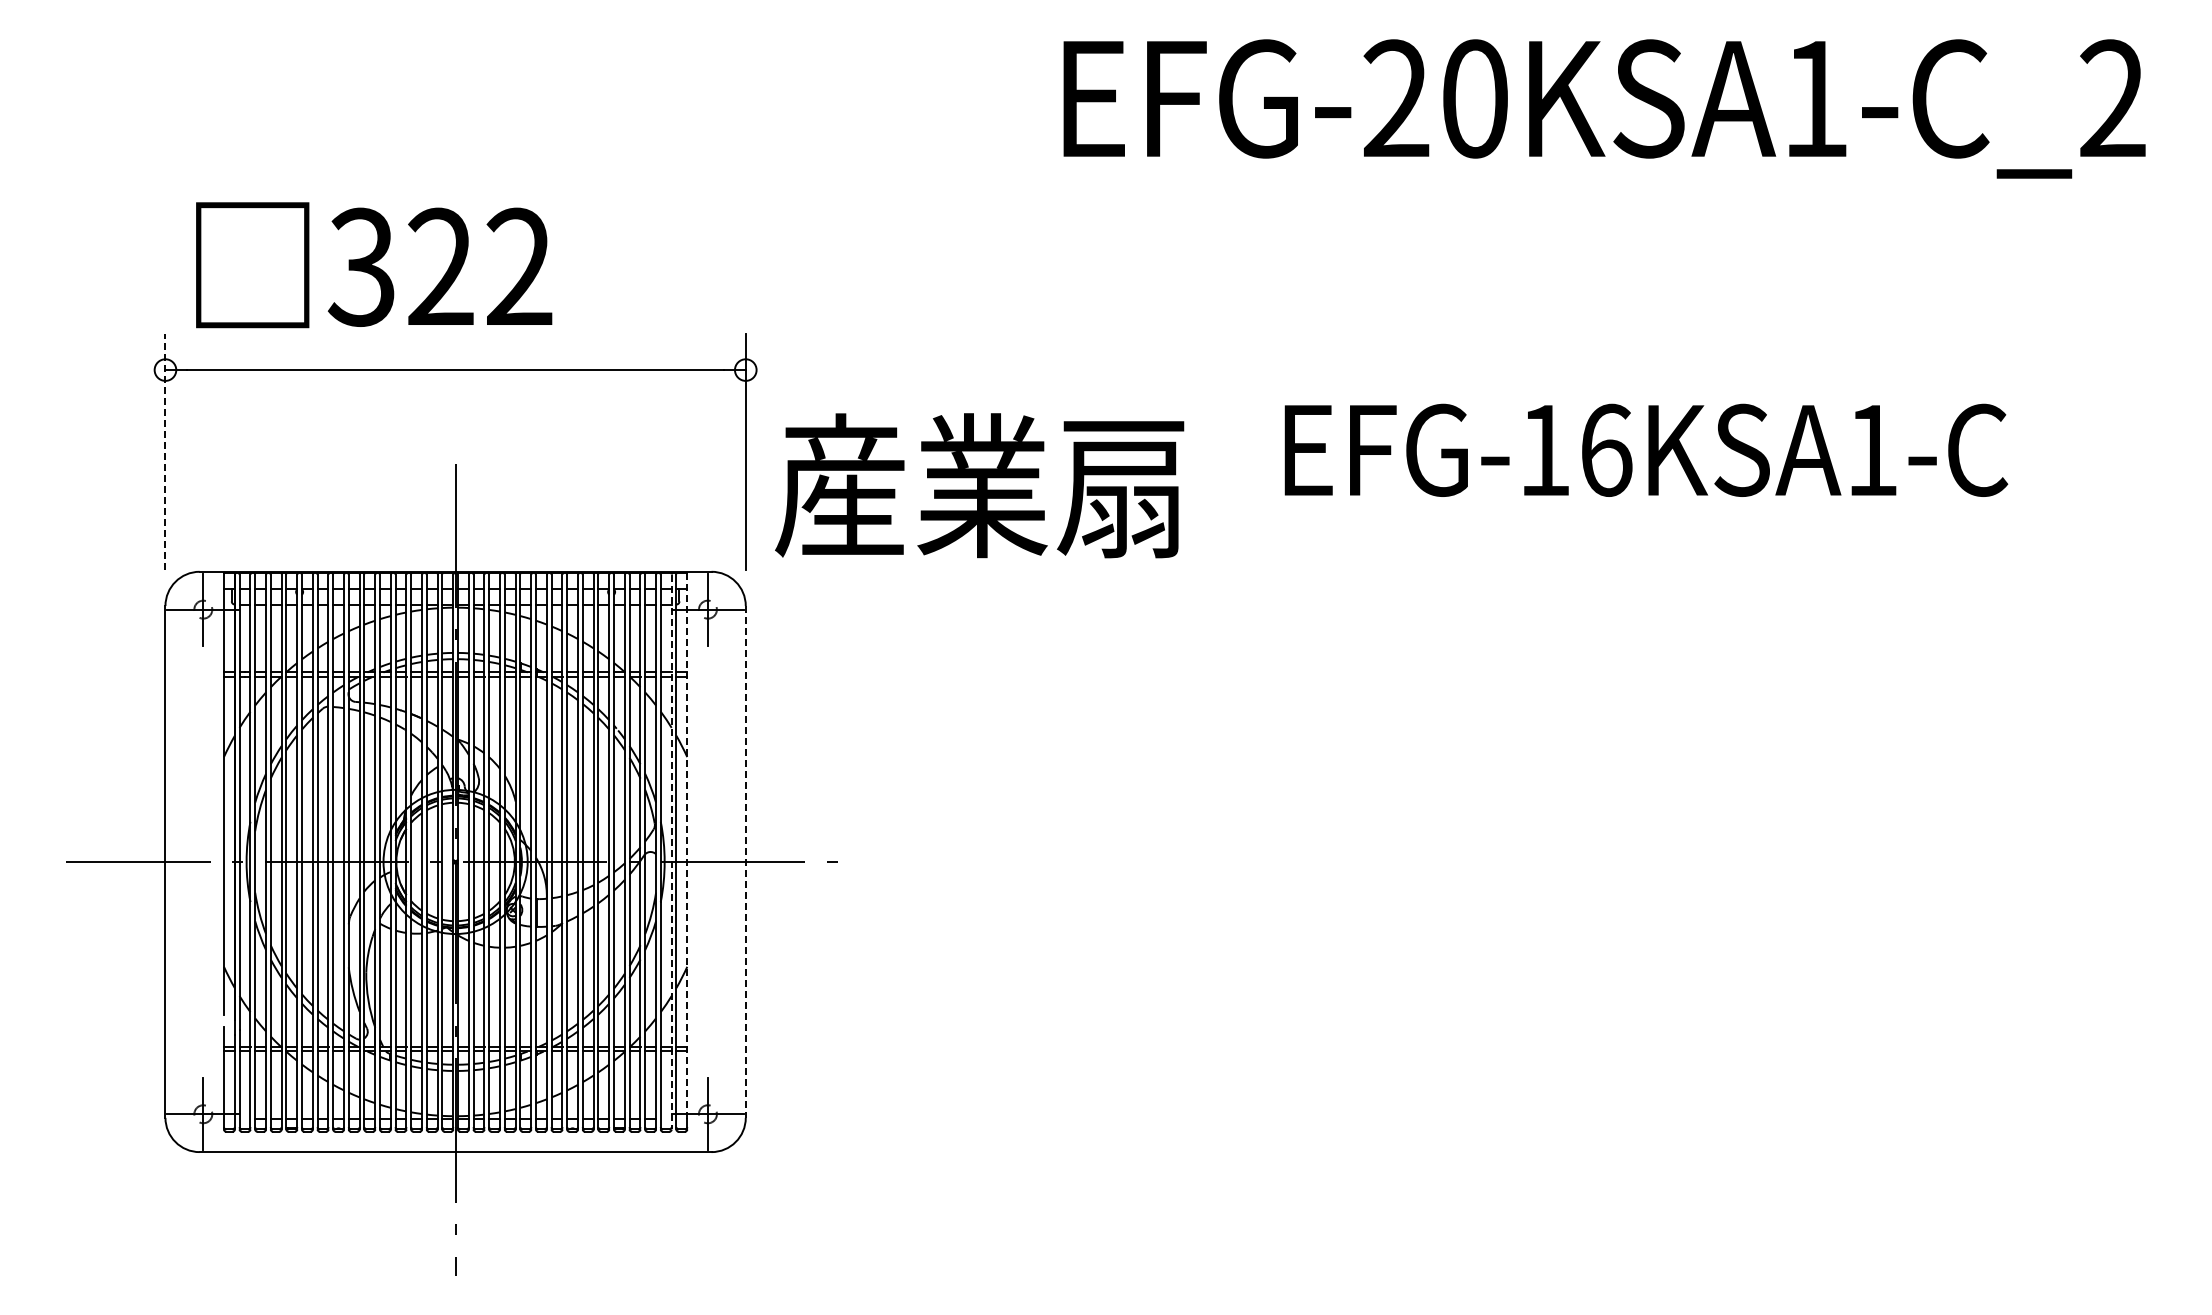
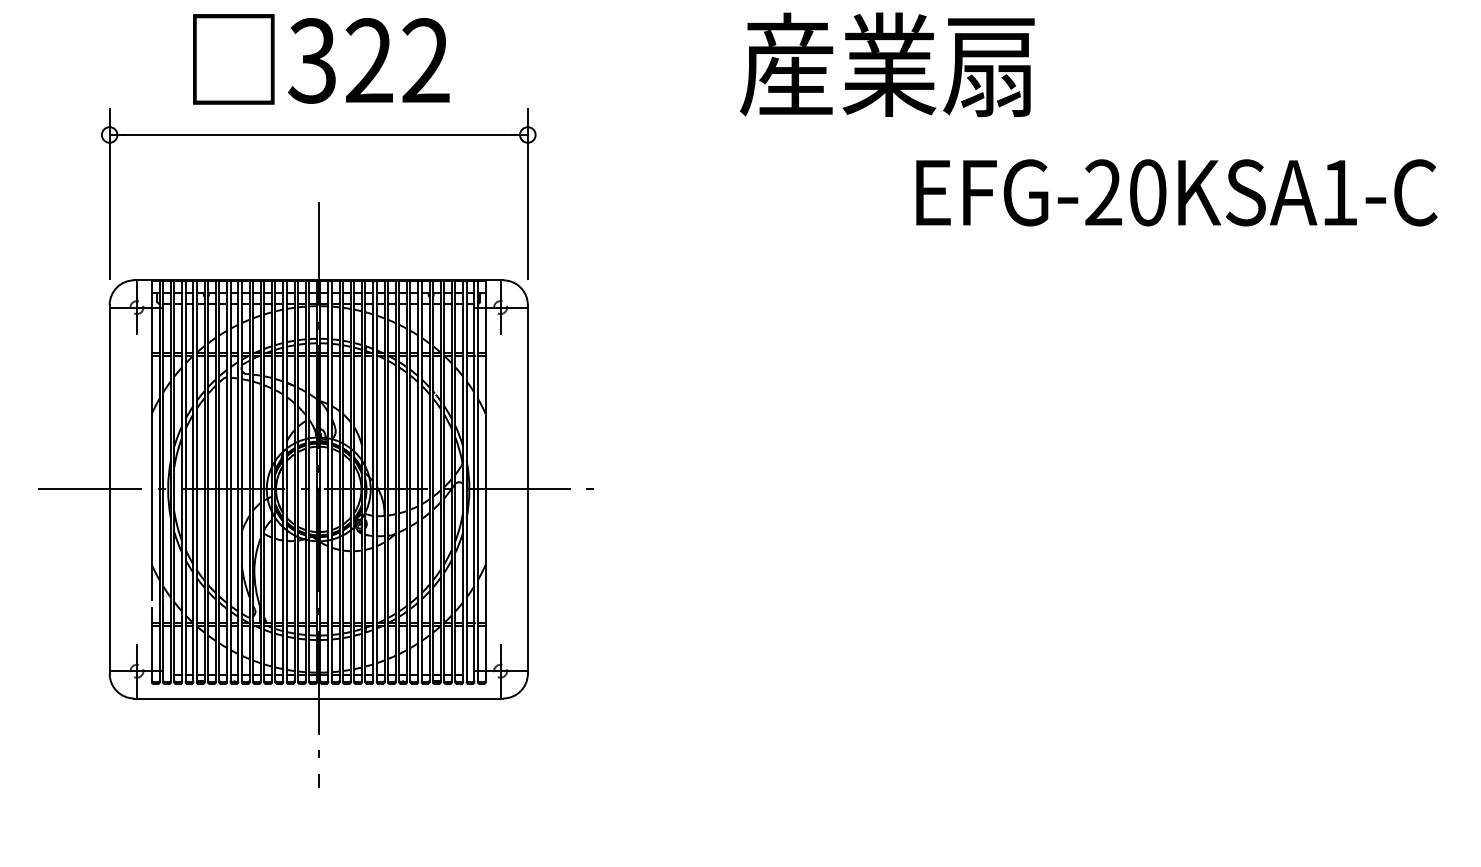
text: (374, 265) -> (321, 59), moved
text: (1575, 449) -> (1125, 192), EFG-16KSA1-C -> EFG-20KSA1-C
line: (165, 452) -> (109, 194), dashed -> solid
text: (979, 485) -> (887, 64), moved
line: (687, 846) -> (485, 478), dashed -> solid
line: (671, 852) -> (474, 482), dashed -> solid
line: (745, 861) -> (527, 489), dashed -> solid

